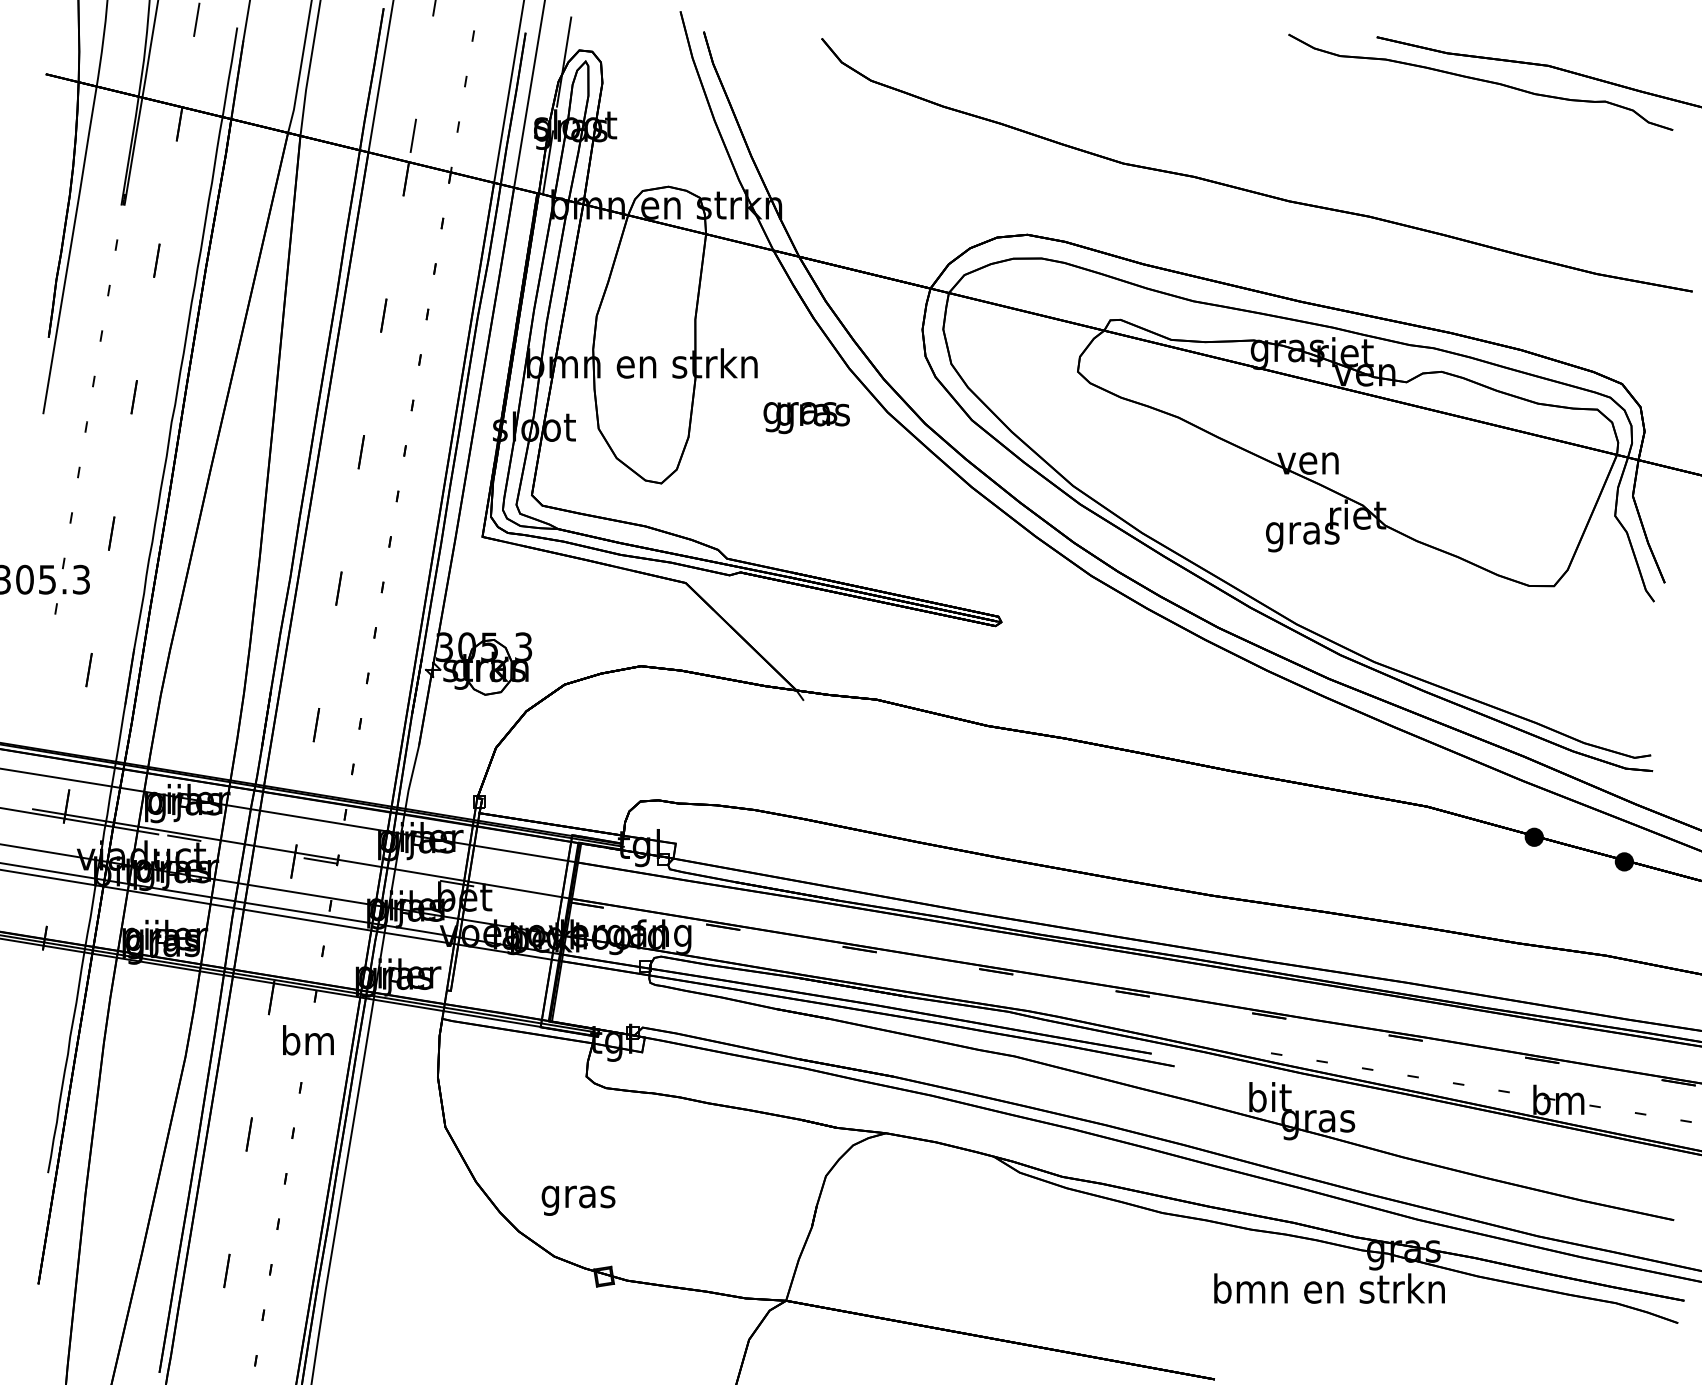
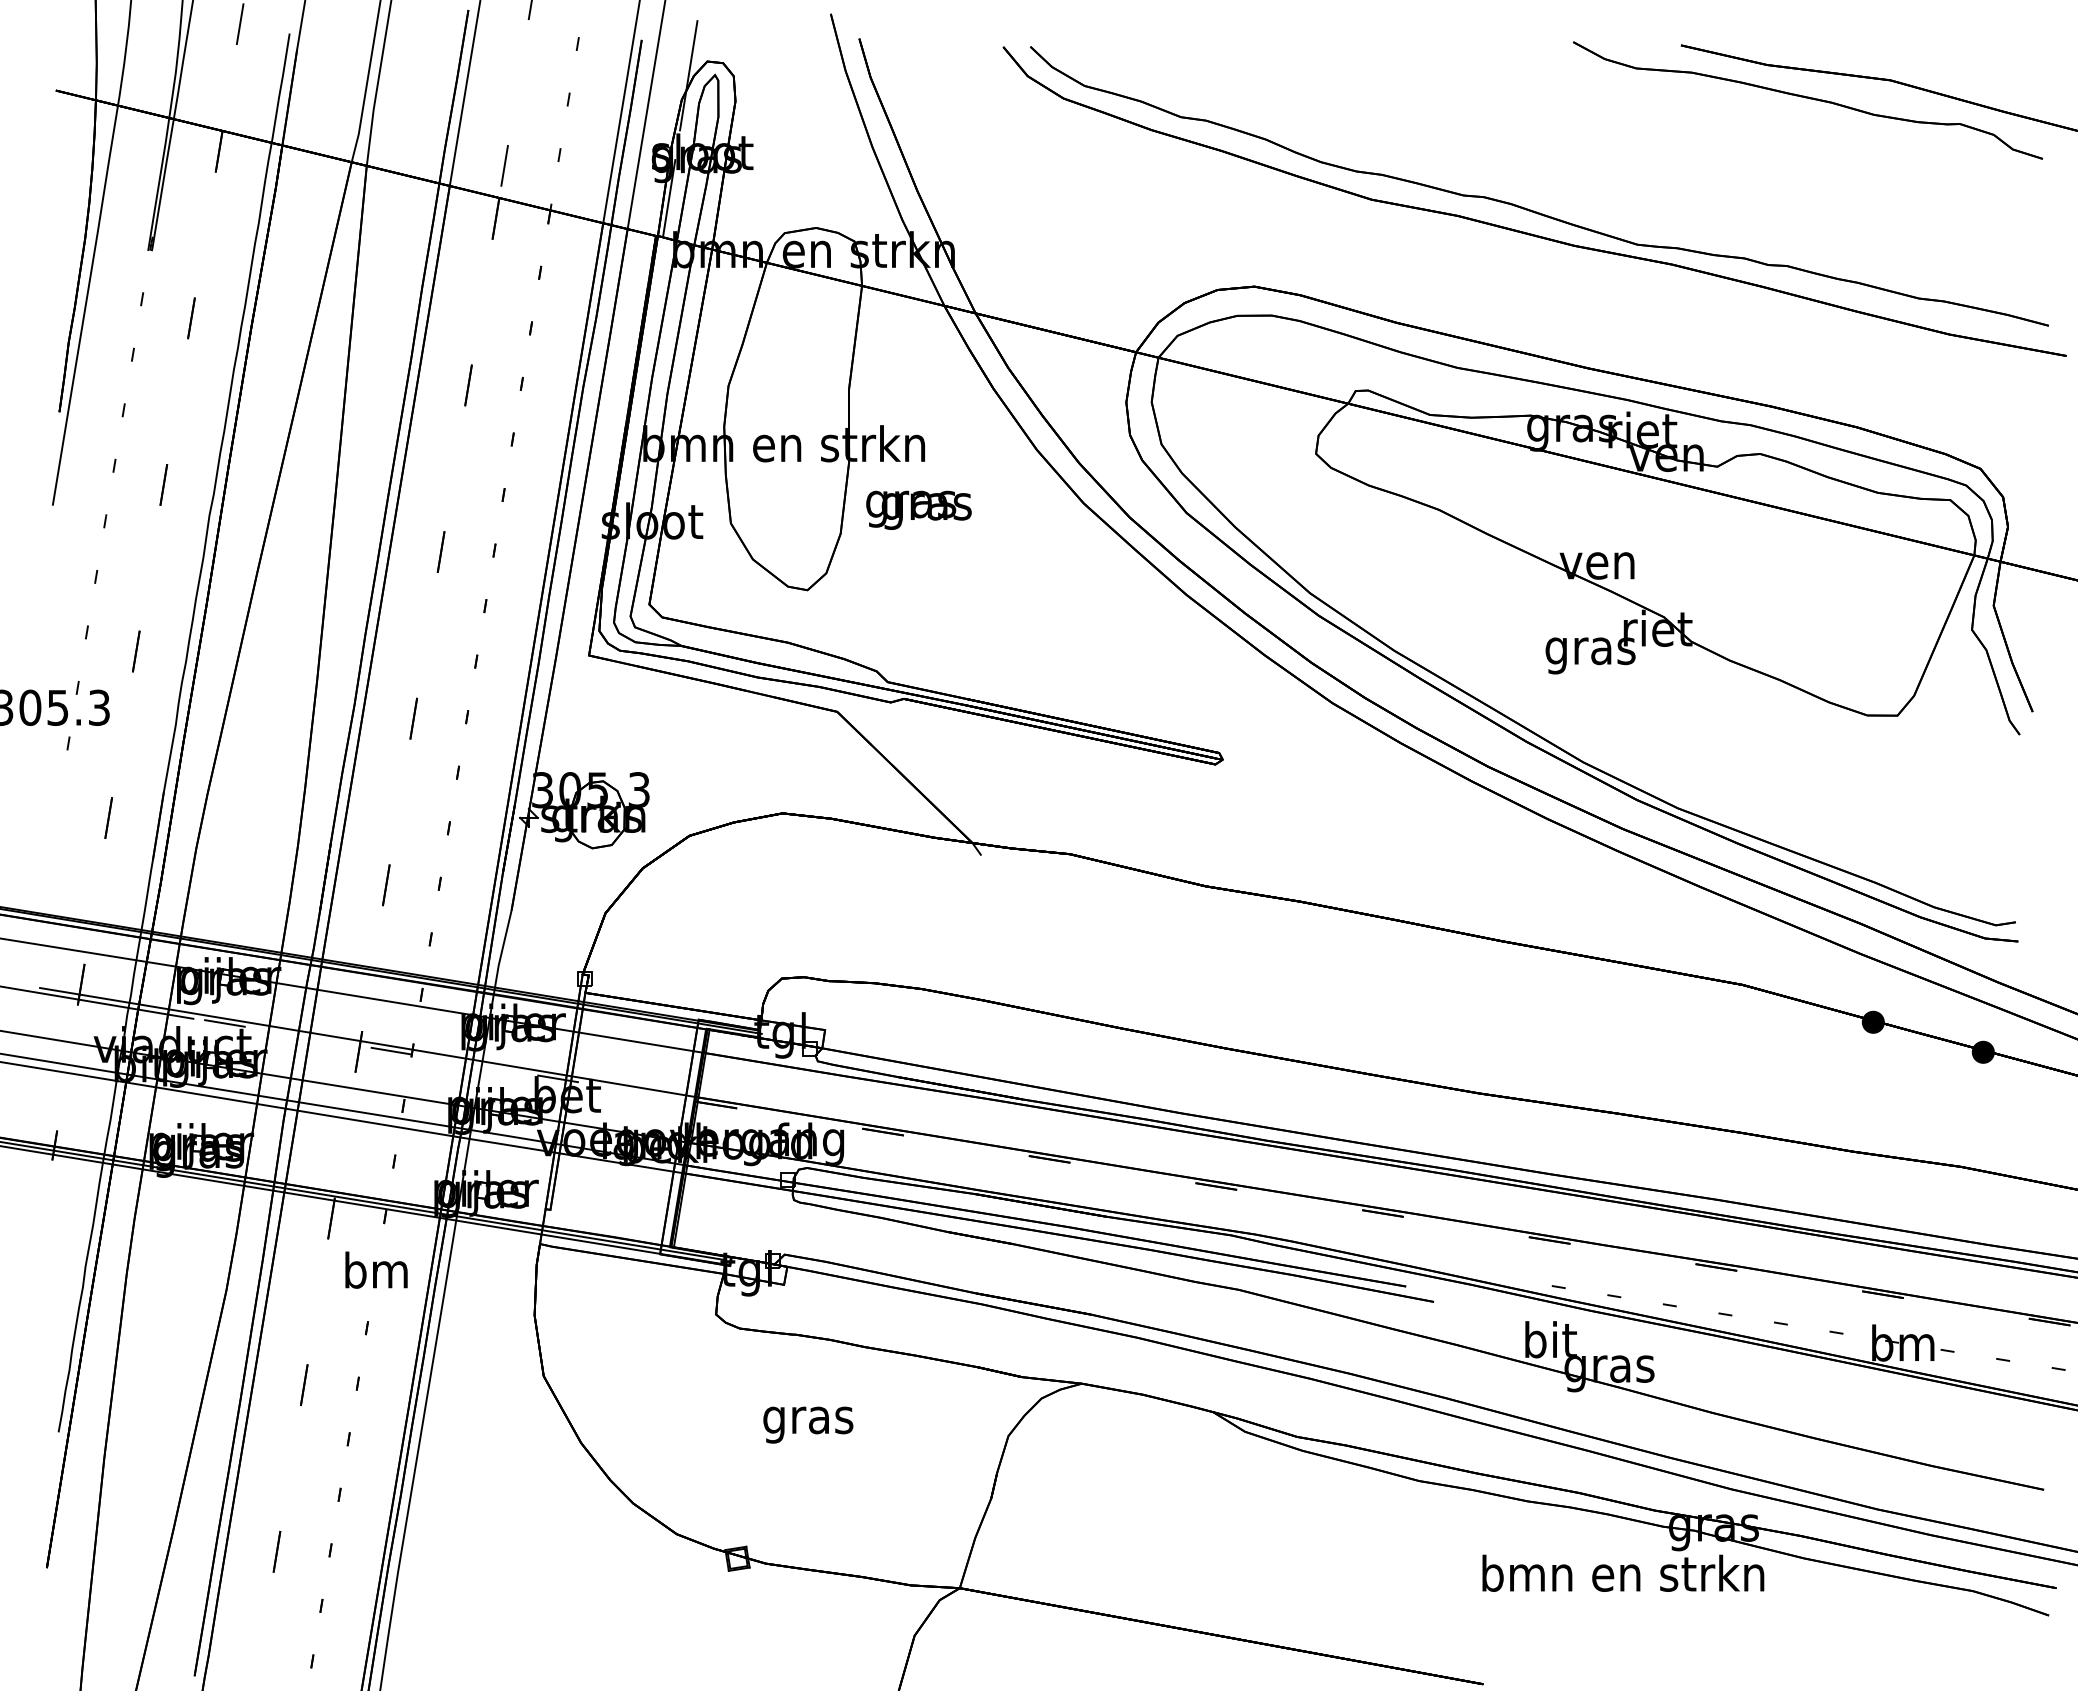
part: (1253, 171) -> (1530, 209), added
text: (806, 417) -> (918, 509), moved
text: (578, 1200) -> (808, 1424), moved

